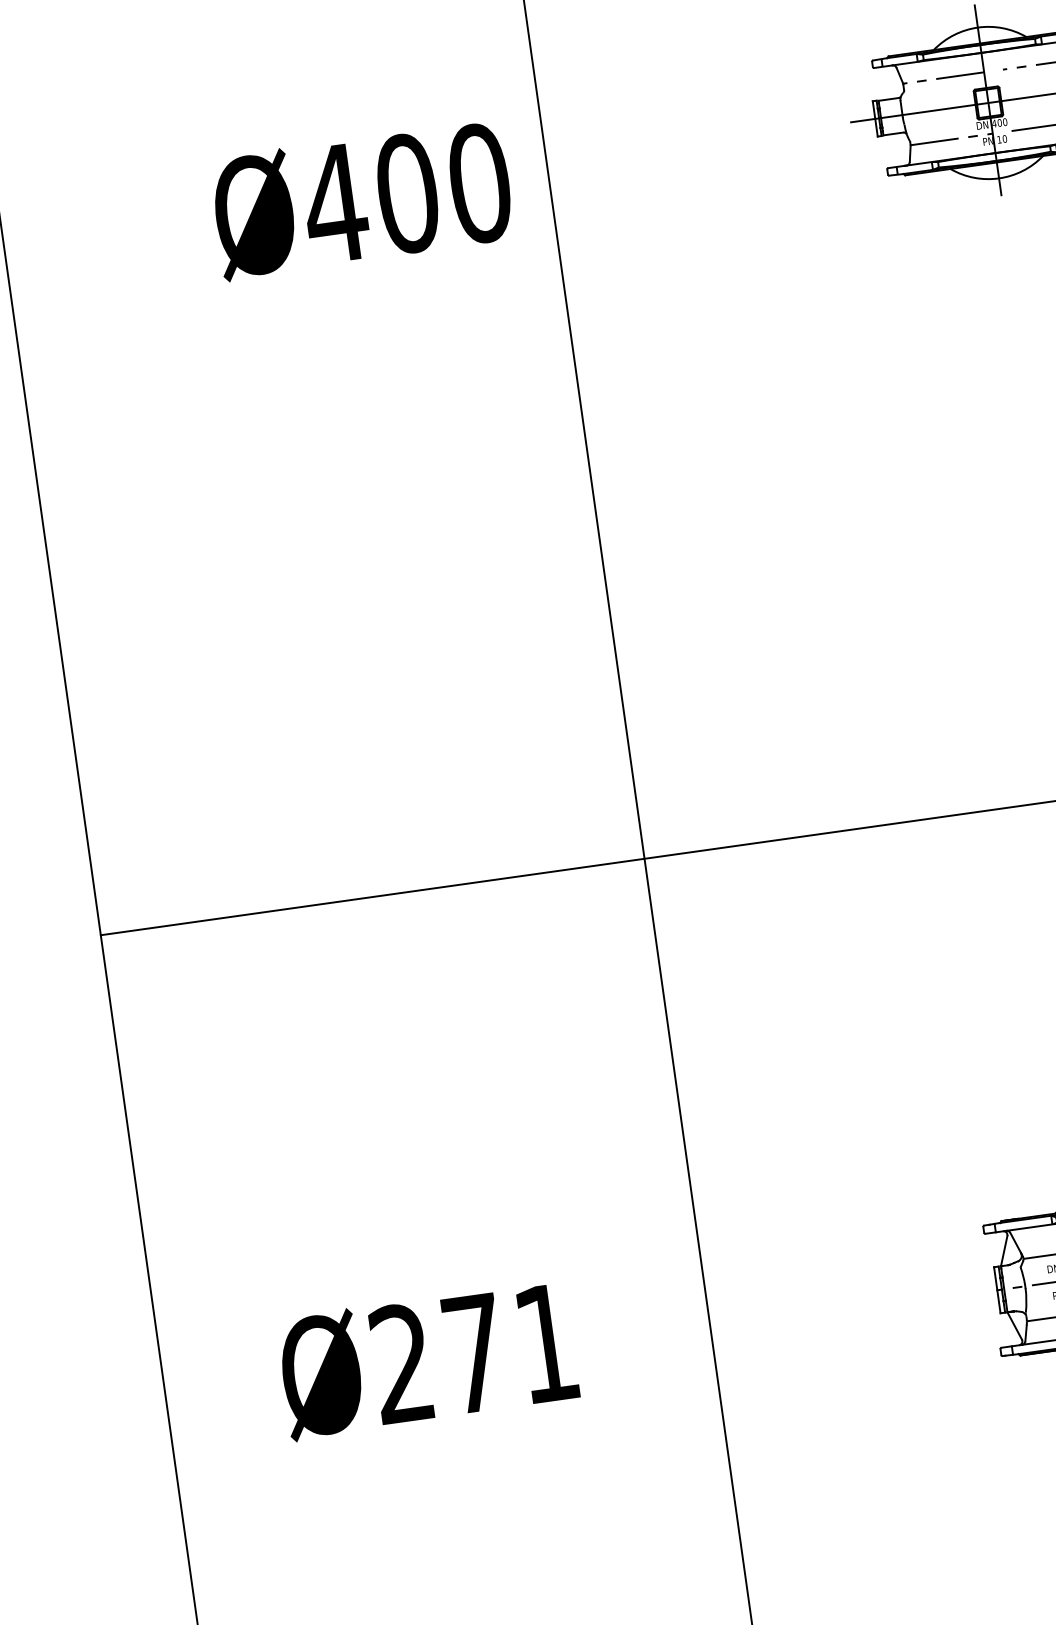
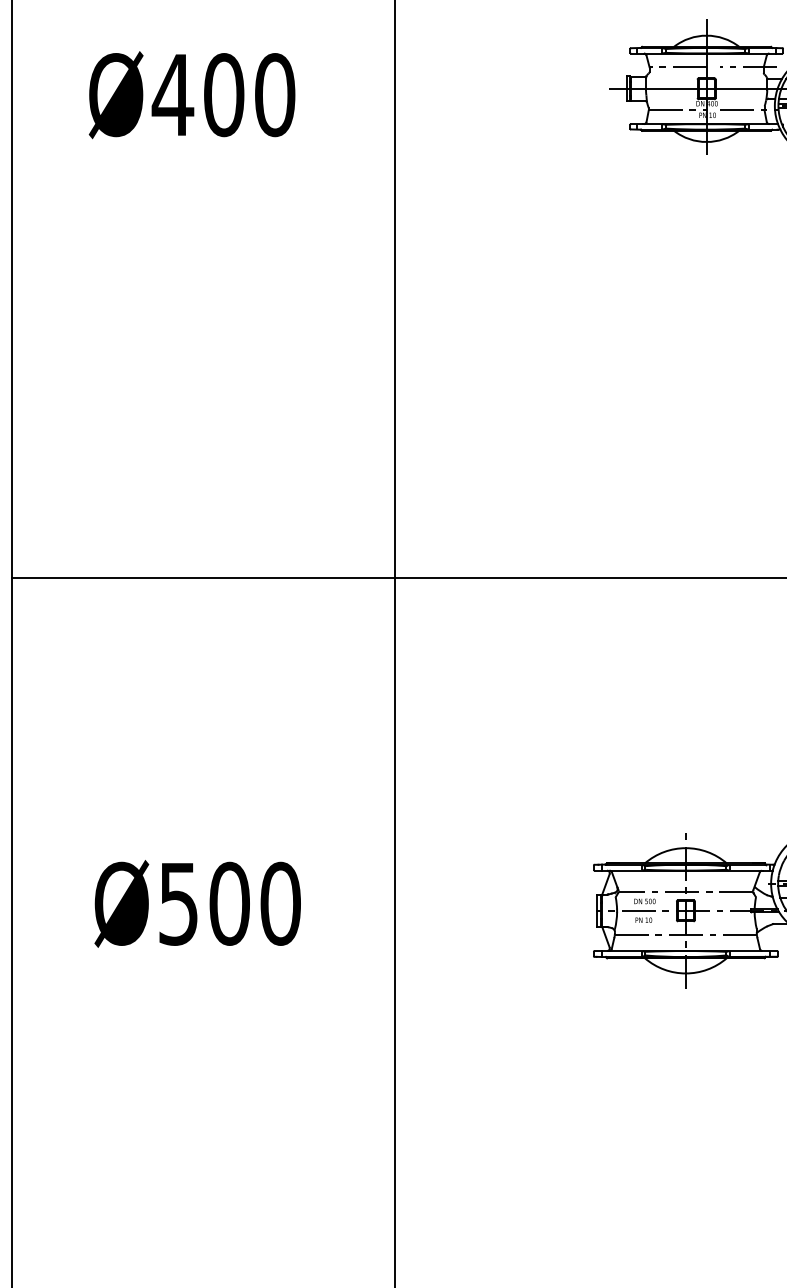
text: (361, 200) -> (191, 95), moved
text: (474, 1353) -> (229, 903), Ø271 -> Ø500

